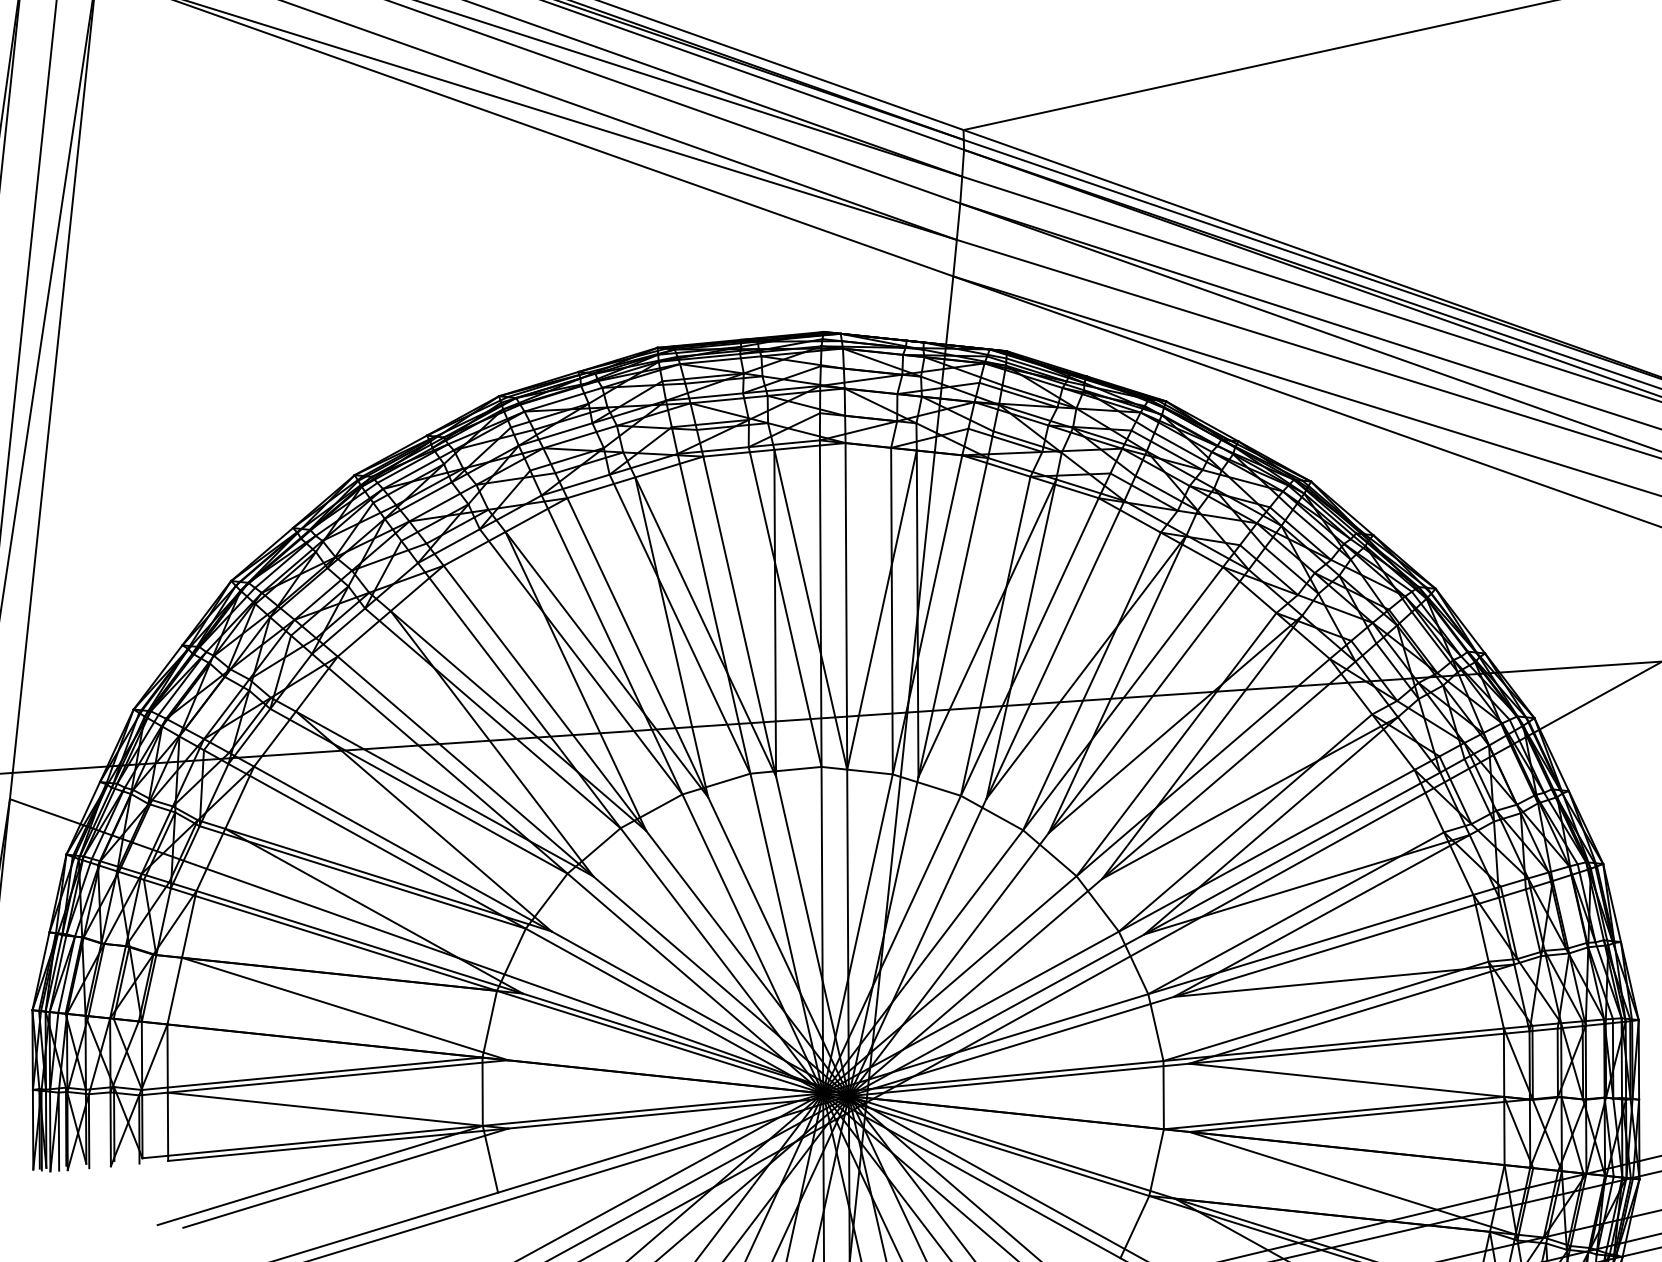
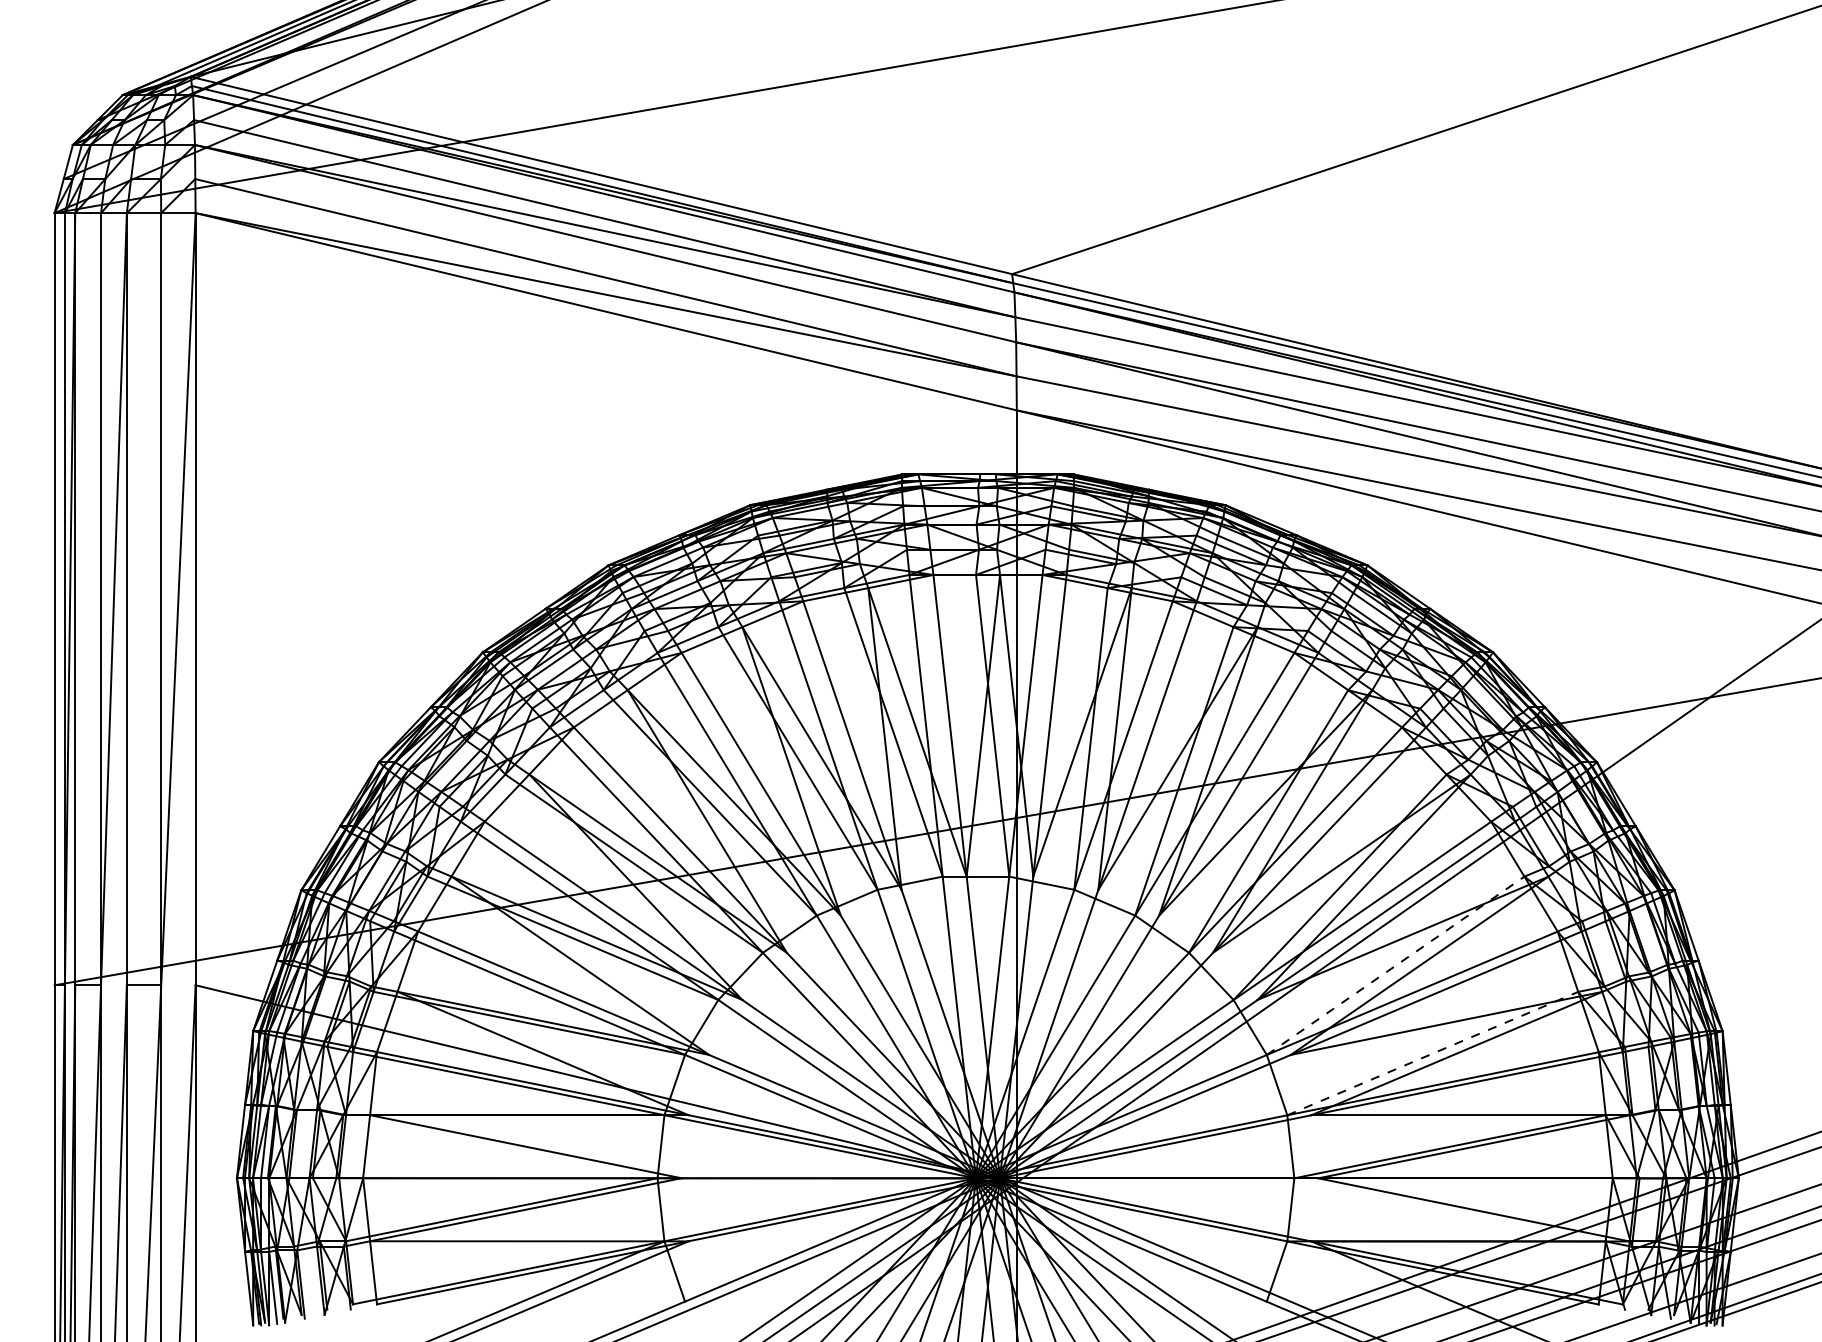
line: (1296, 912) -> (1395, 965), solid -> dashed
line: (1325, 1011) -> (1432, 1053), solid -> dashed

